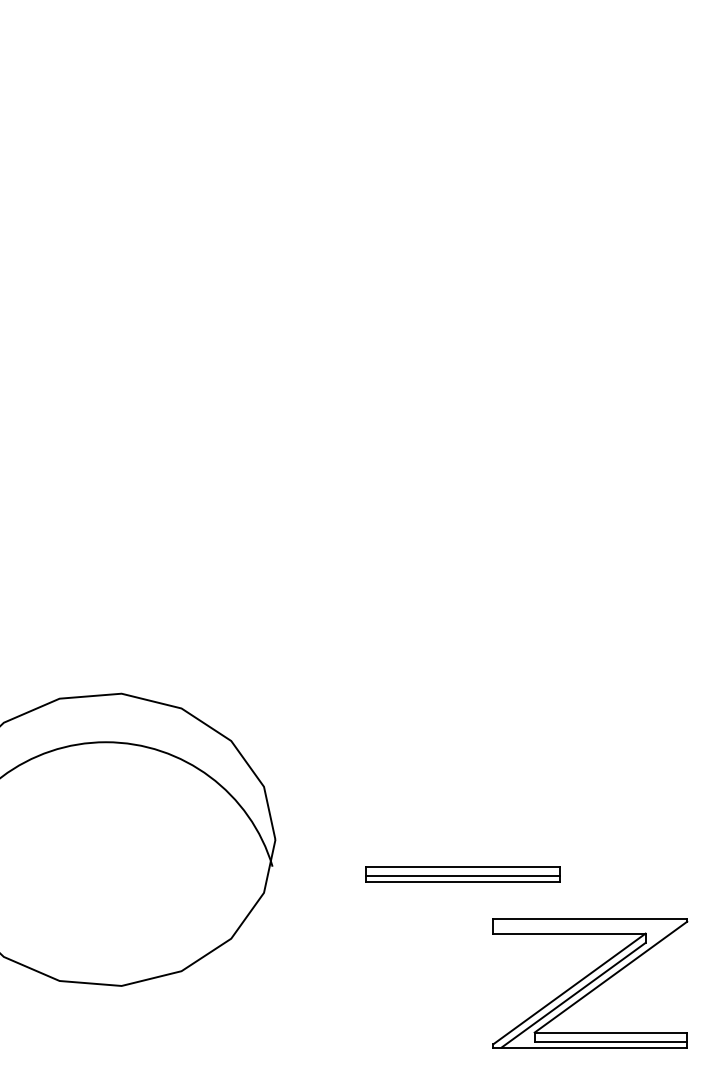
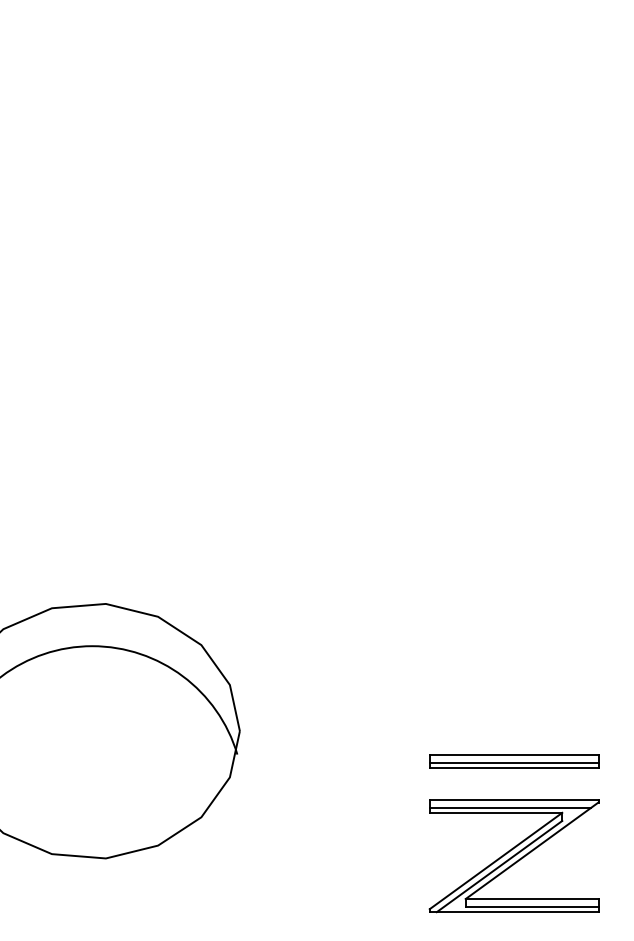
part: (462, 874) -> (513, 761), moved
line: (585, 927) -> (509, 807), added

